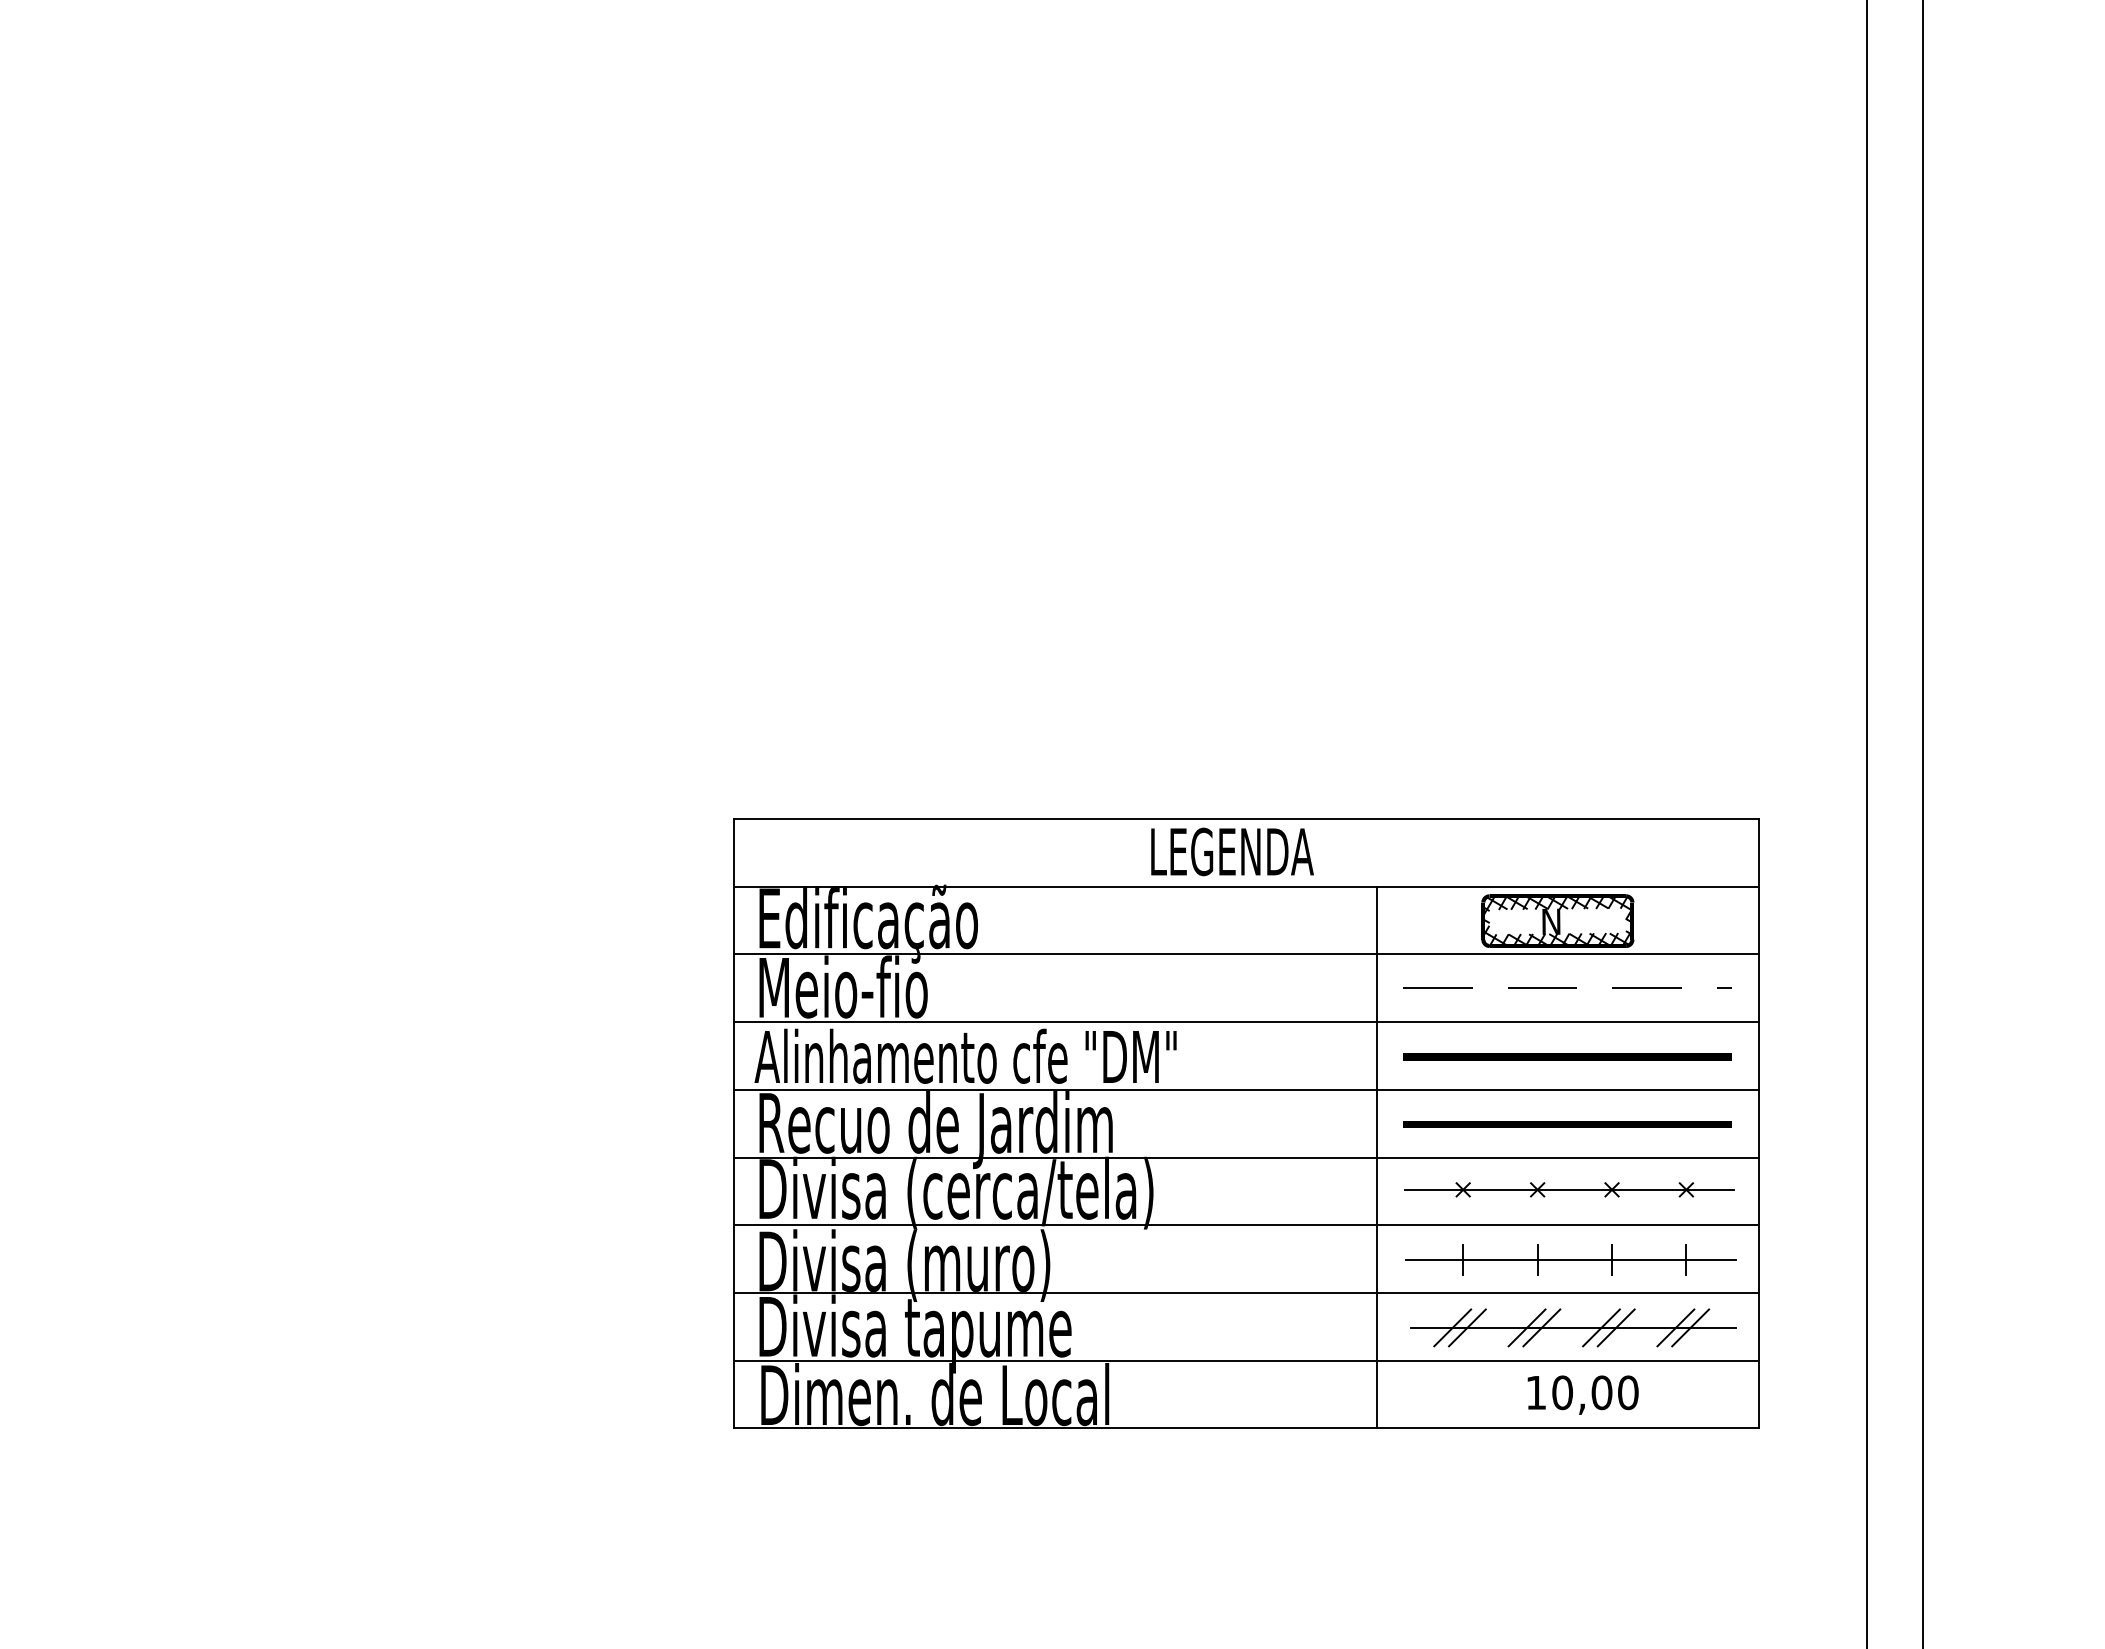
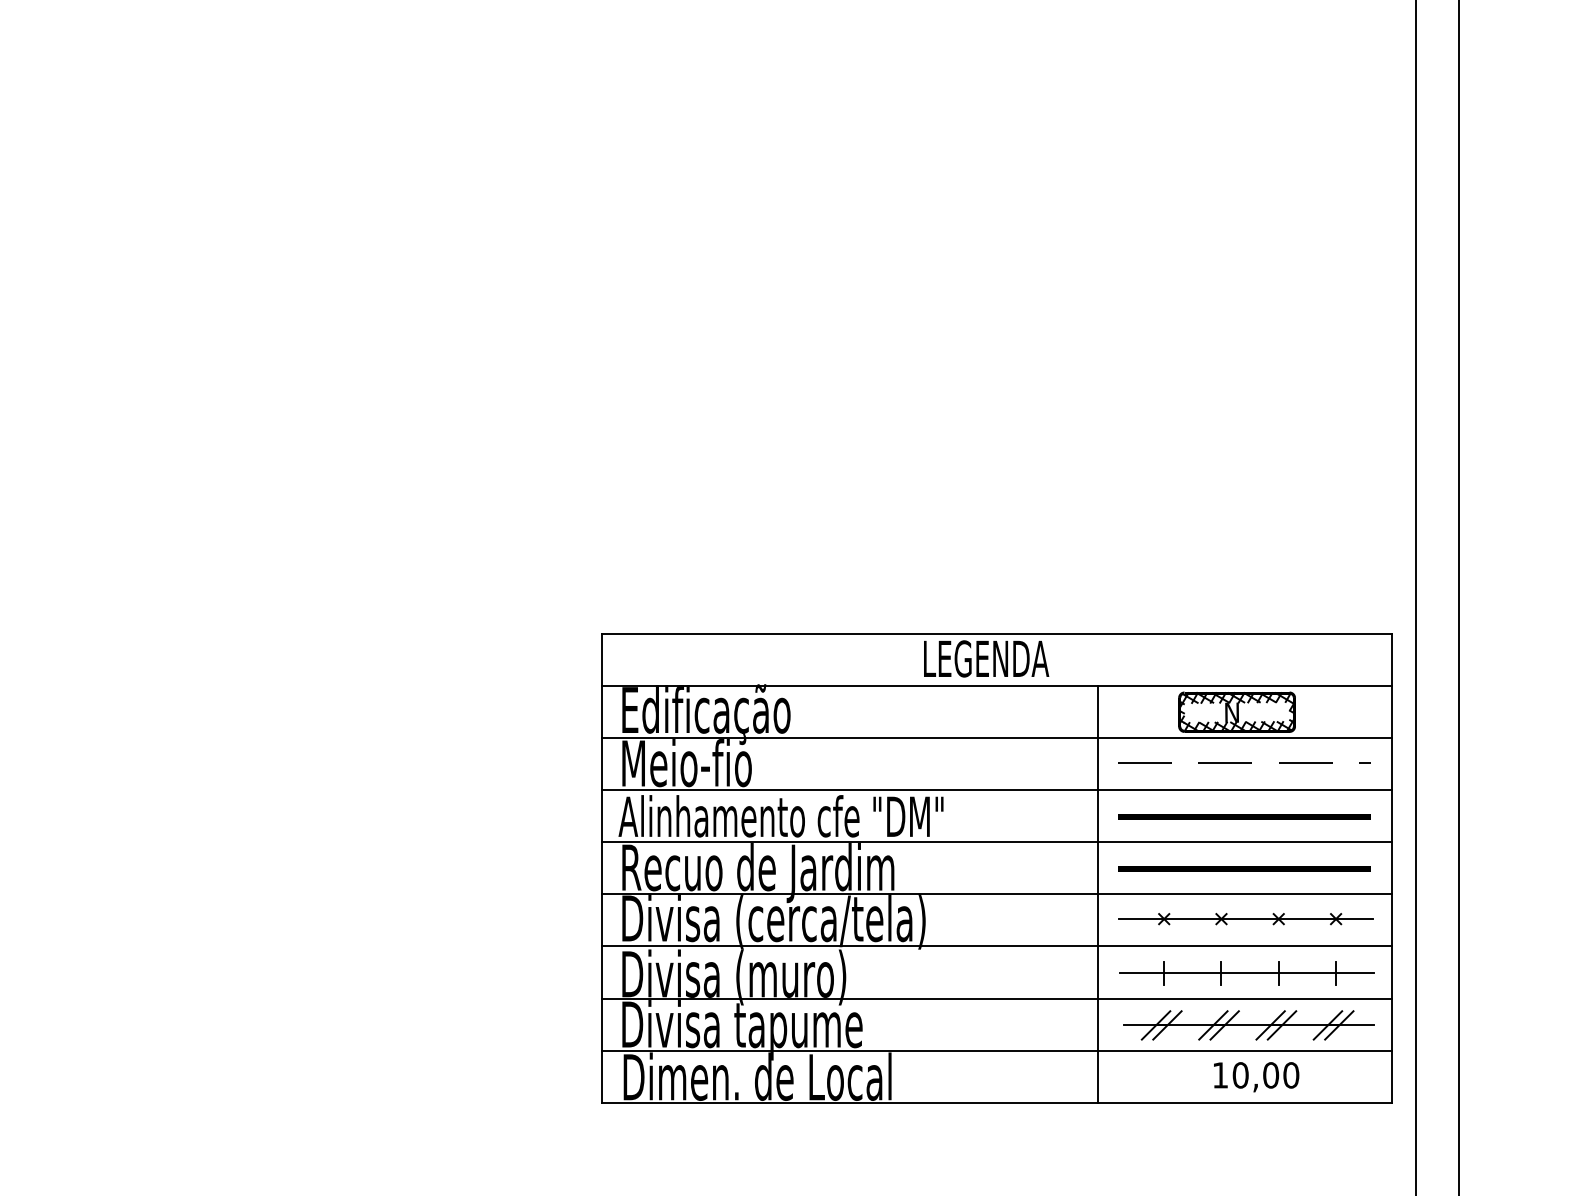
part: (1246, 1123) -> (997, 868), moved

